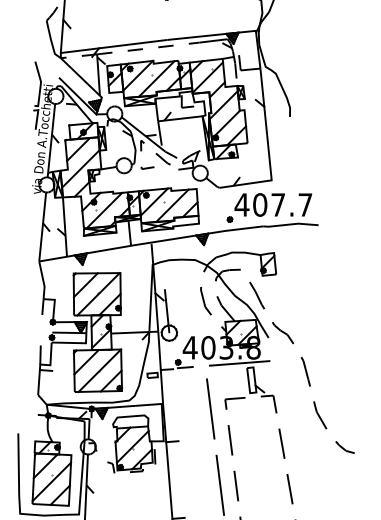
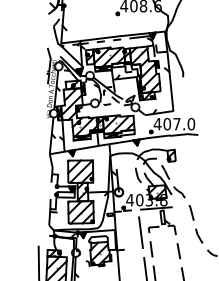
text: (305, 203) -> (191, 123), 407.7 -> 407.0

